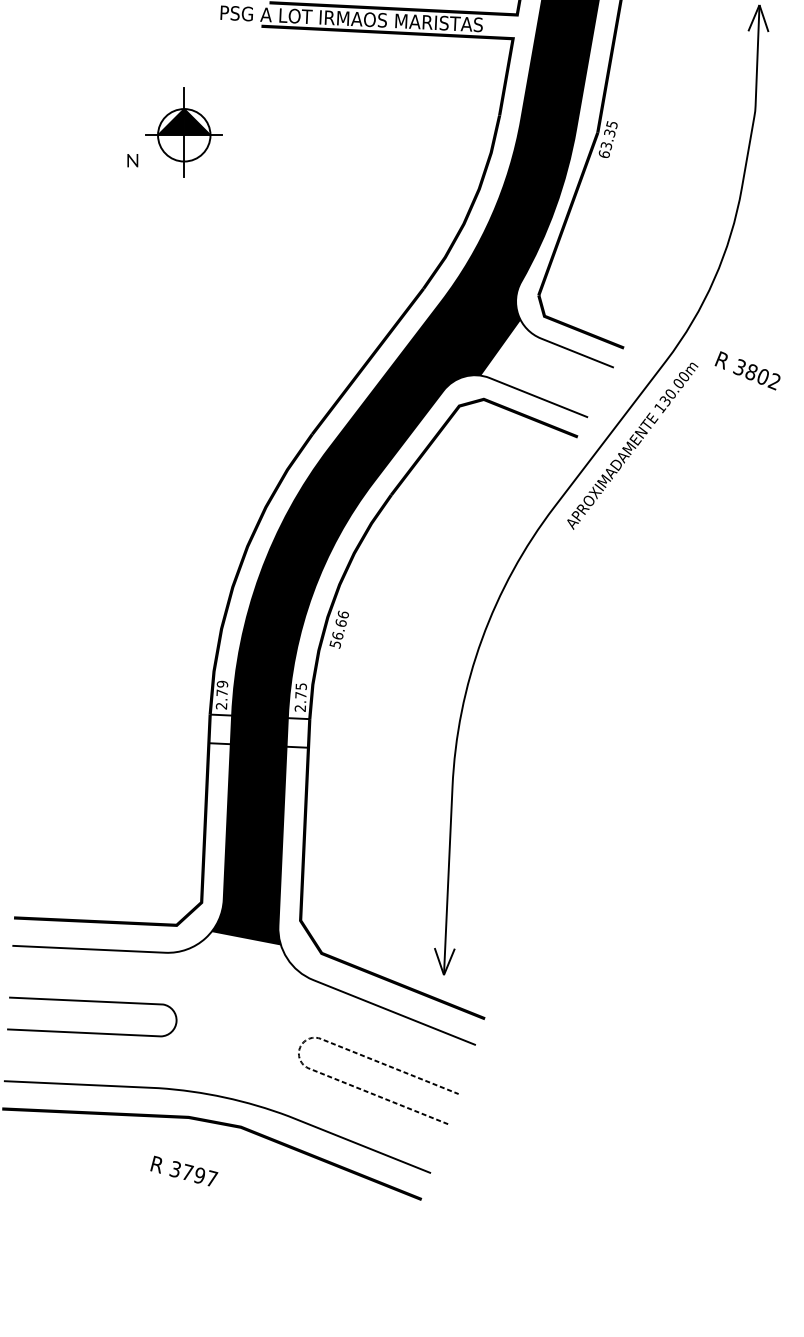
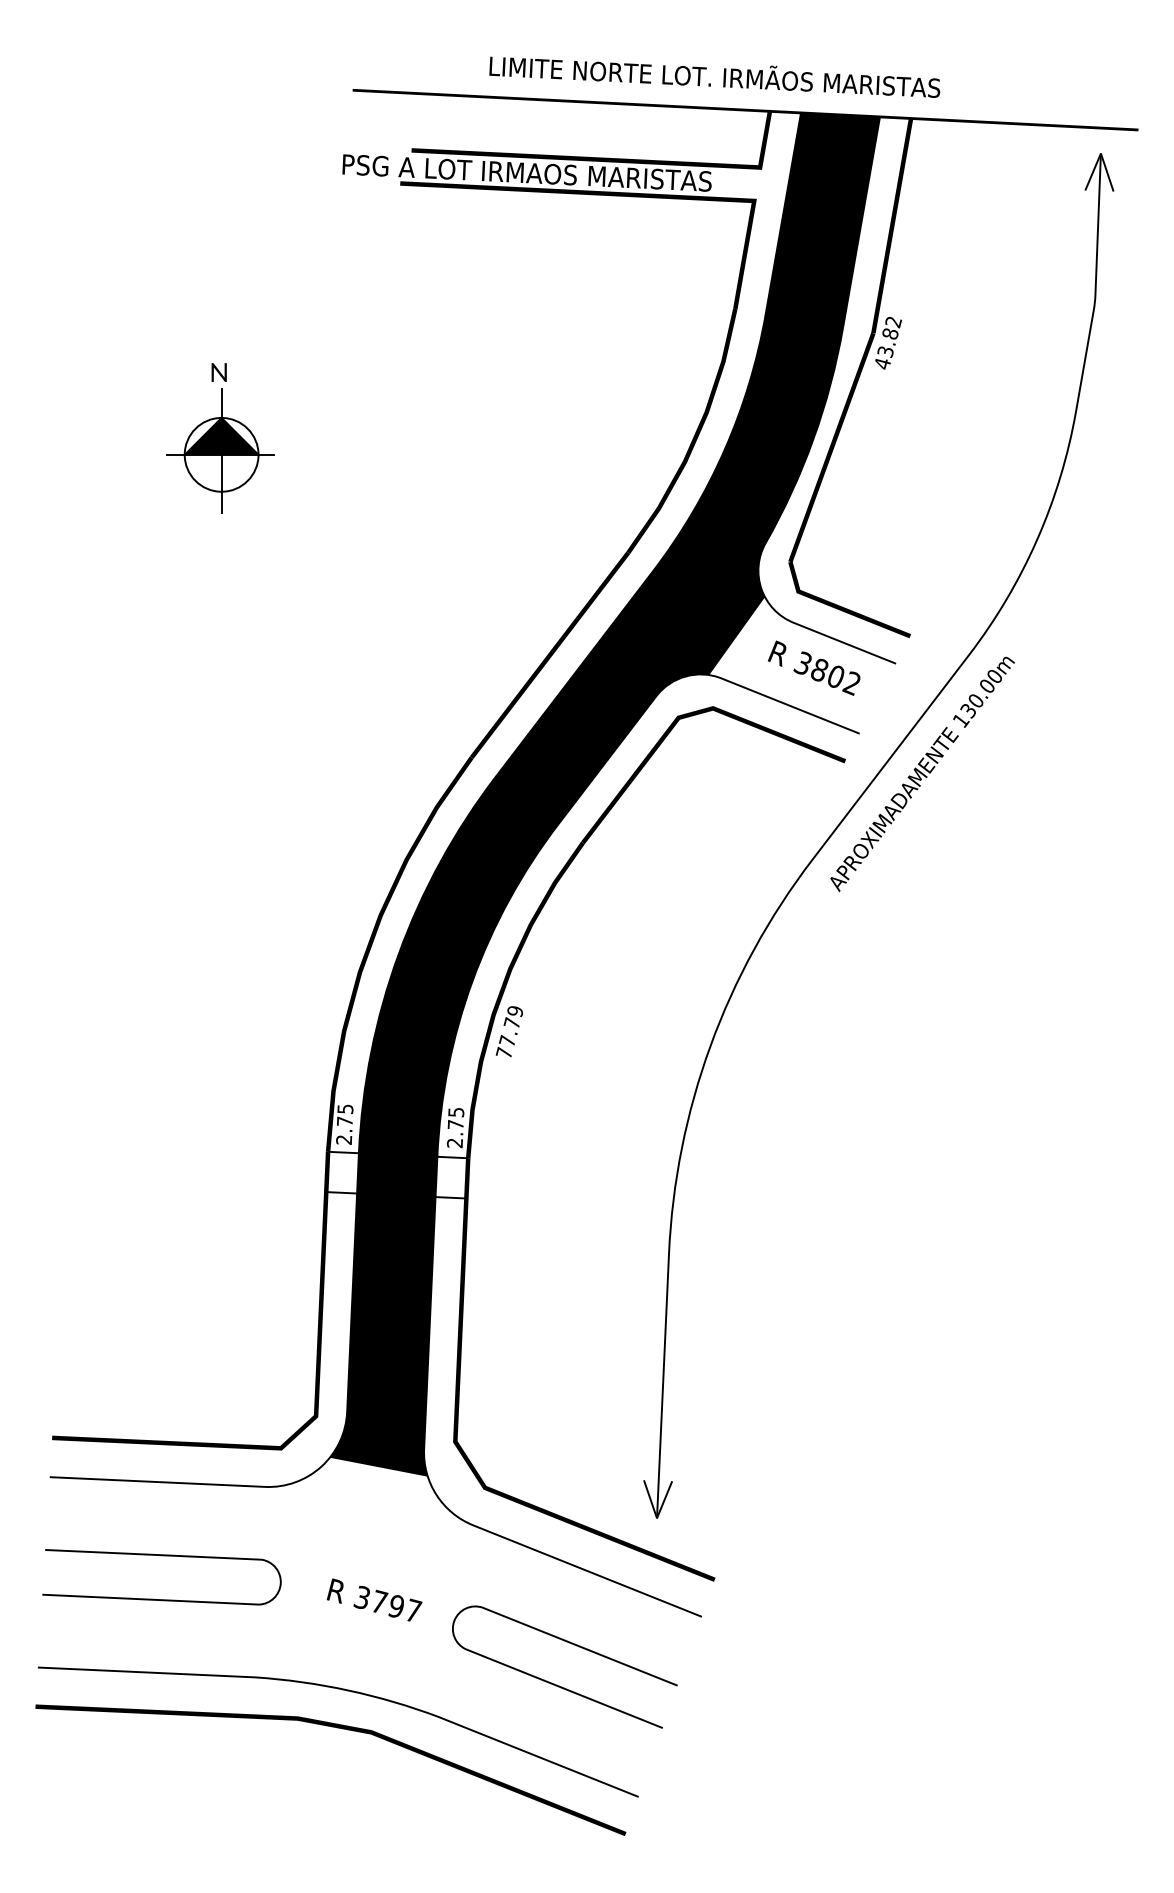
part: (183, 132) -> (220, 450), moved
text: (607, 139) -> (887, 342), 63.35 -> 43.82
text: (747, 370) -> (814, 667), moved
text: (339, 629) -> (509, 1032), 56.66 -> 77.79
text: (222, 684) -> (345, 1109), 2.79 -> 2.75
line: (300, 1047) -> (454, 1620), dashed -> solid
text: (184, 1170) -> (374, 1599), moved

